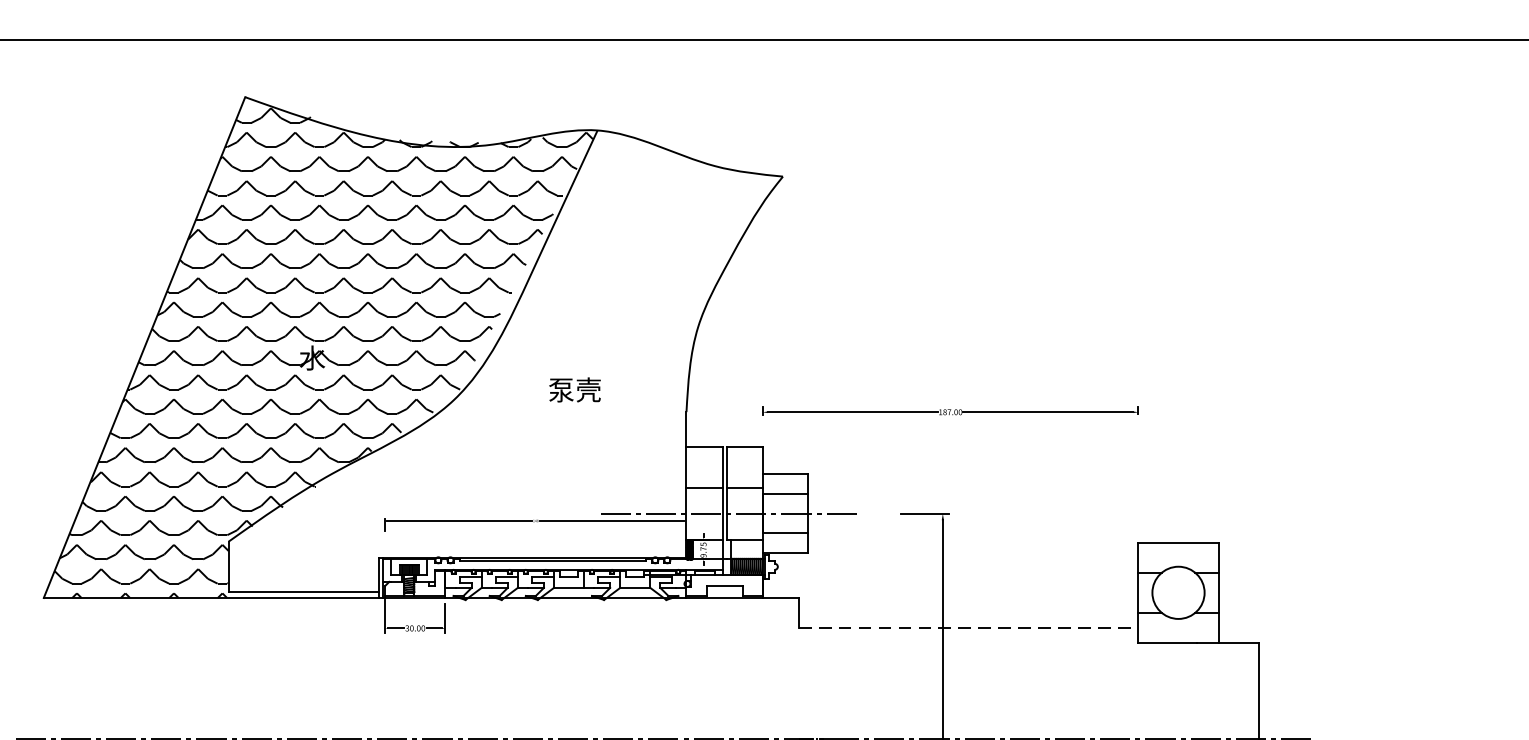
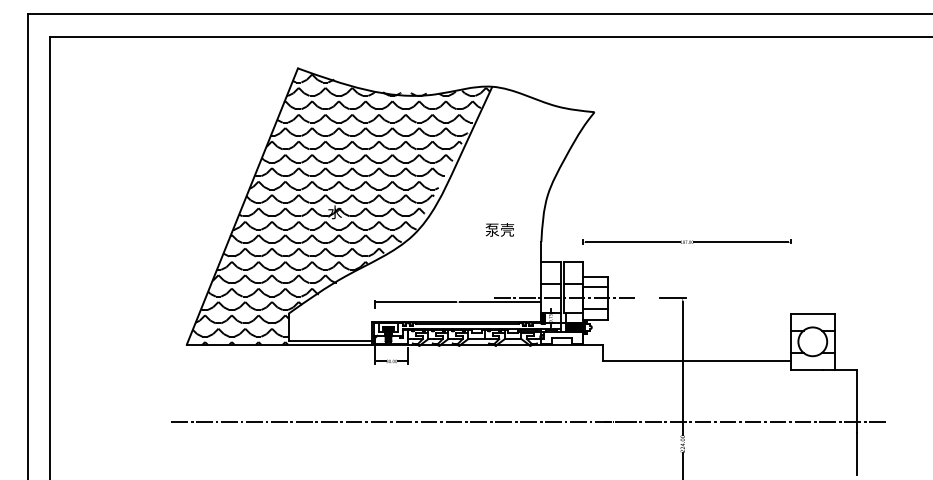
text: (574, 389) -> (499, 229), moved
line: (969, 628) -> (697, 361), dashed -> solid

